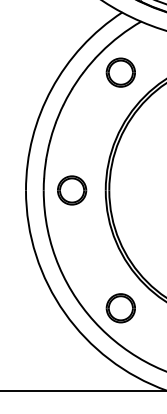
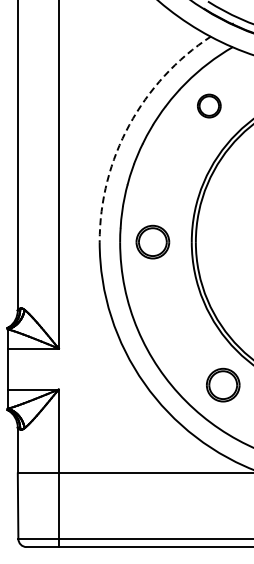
part: (121, 72) -> (209, 105), size x0.7
arc: (51, 89) -> (129, 125), solid -> dashed
part: (121, 307) -> (223, 384), moved

